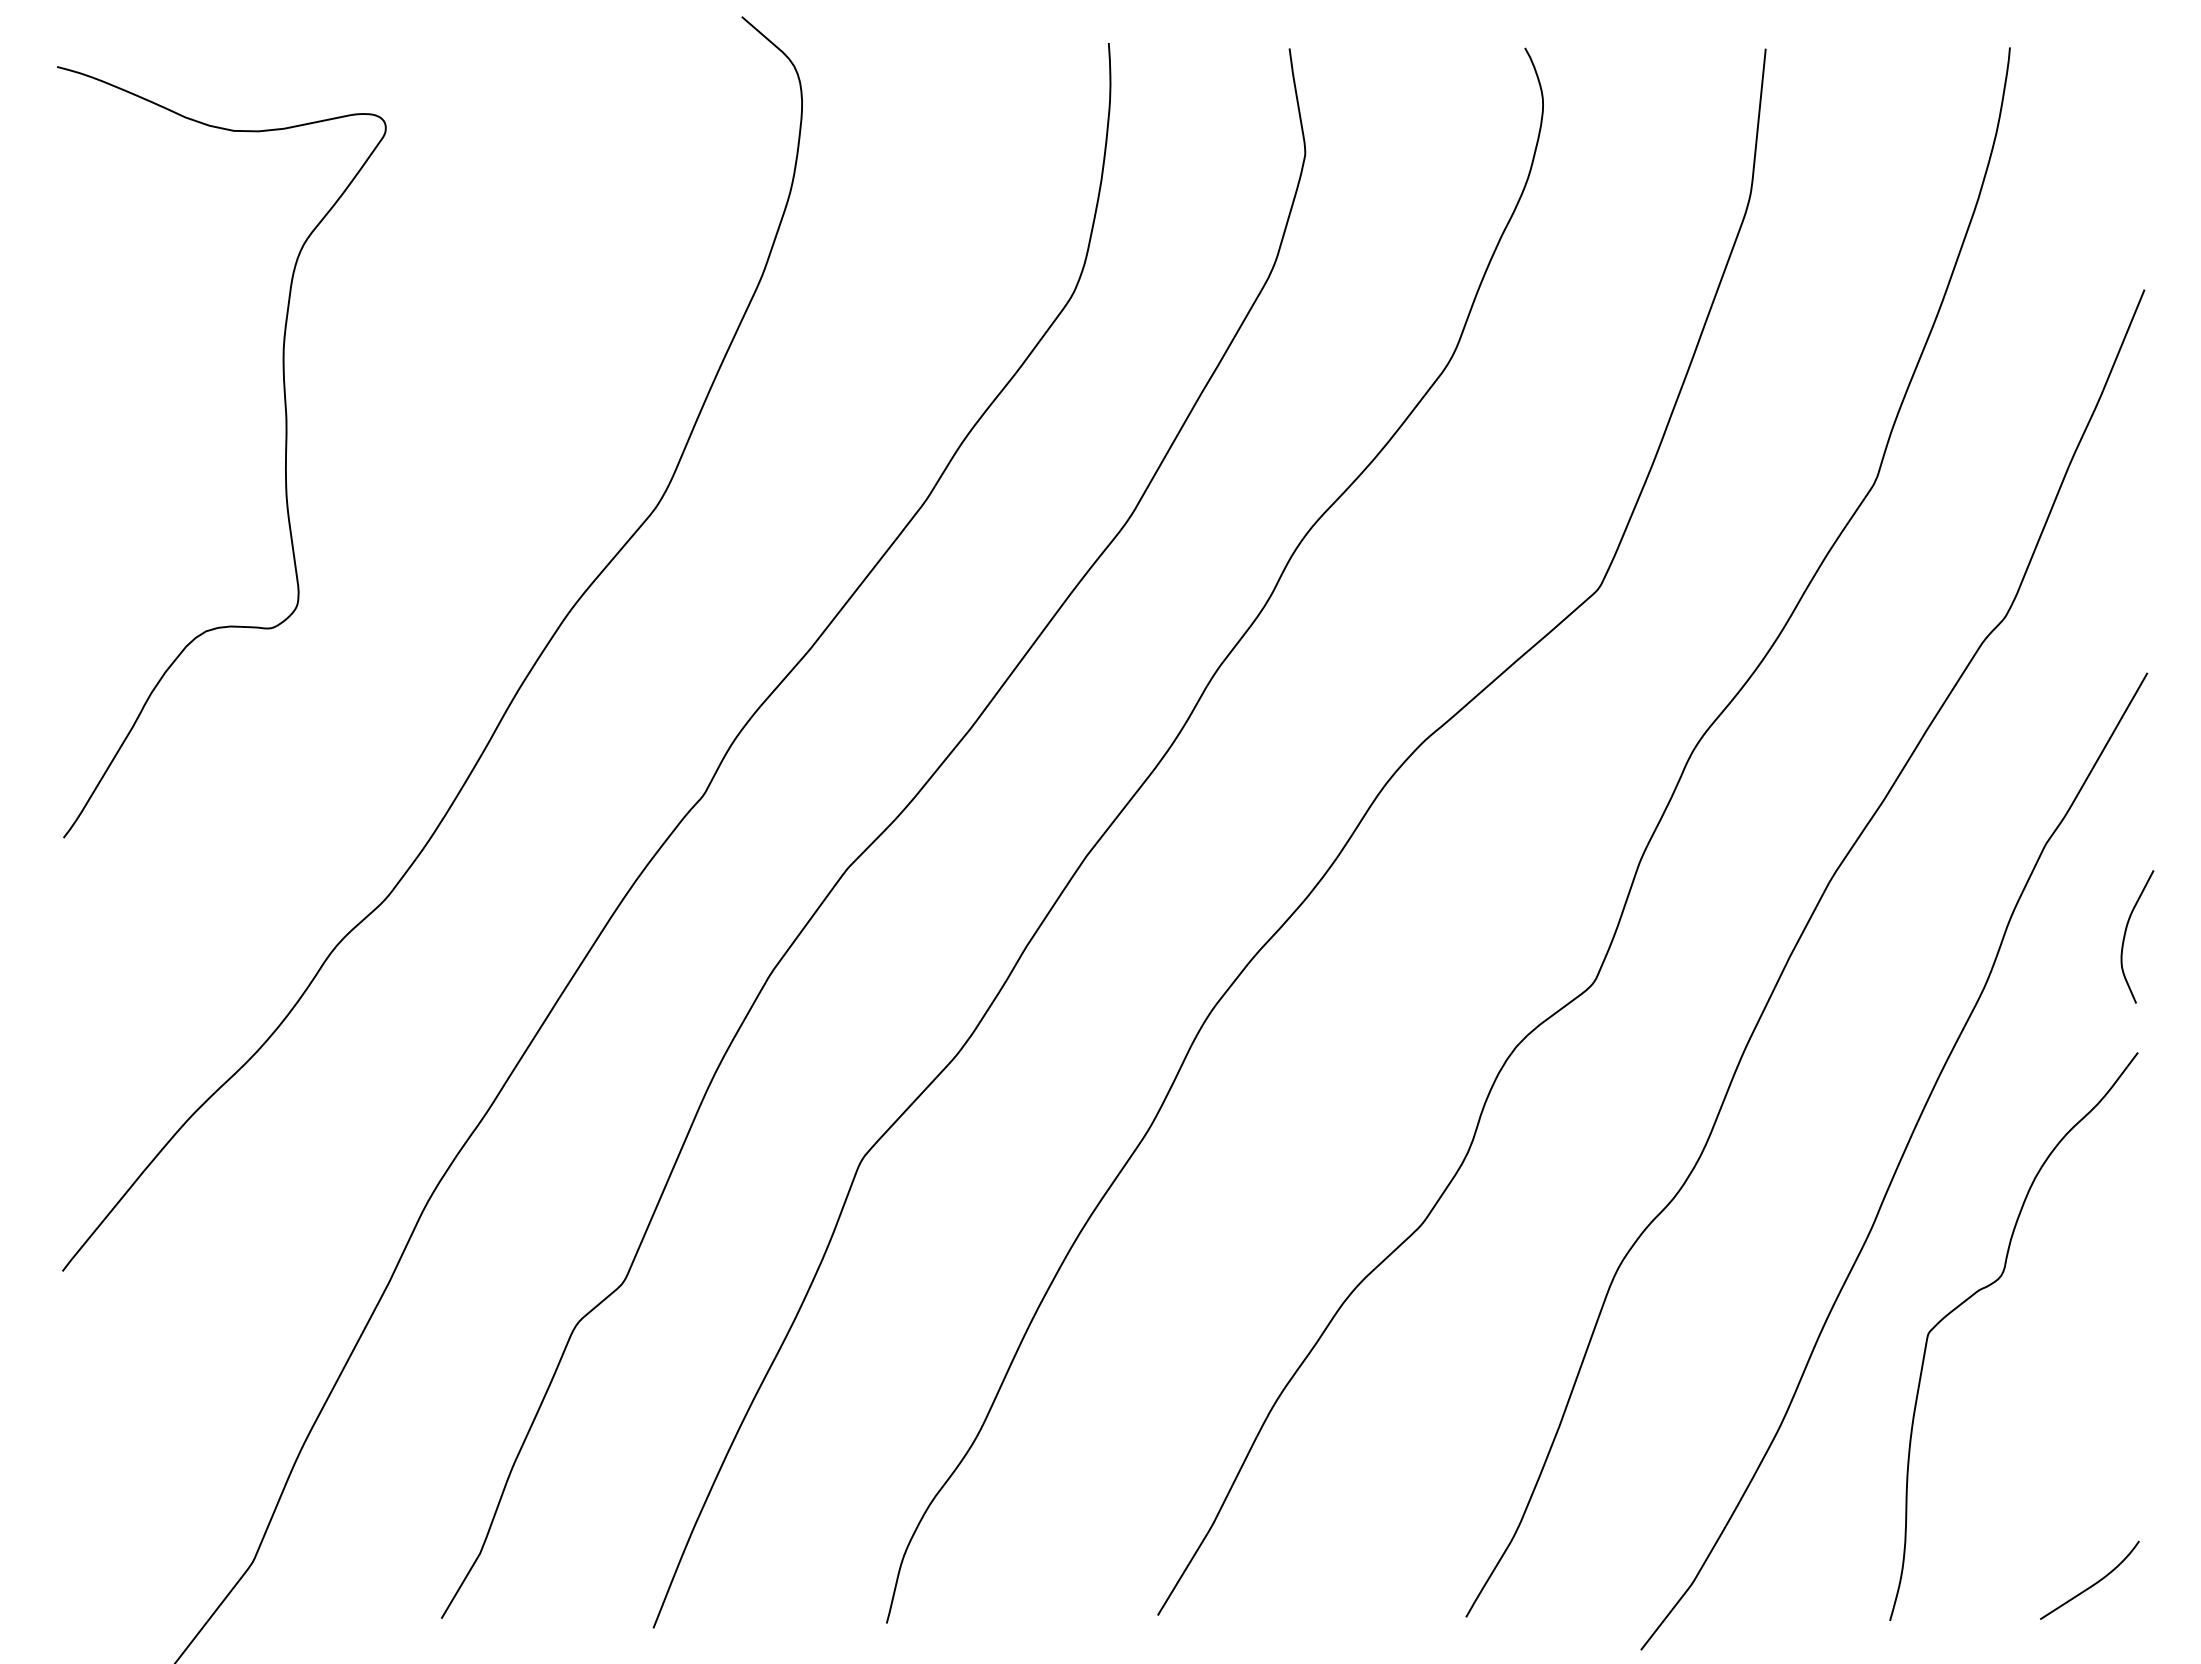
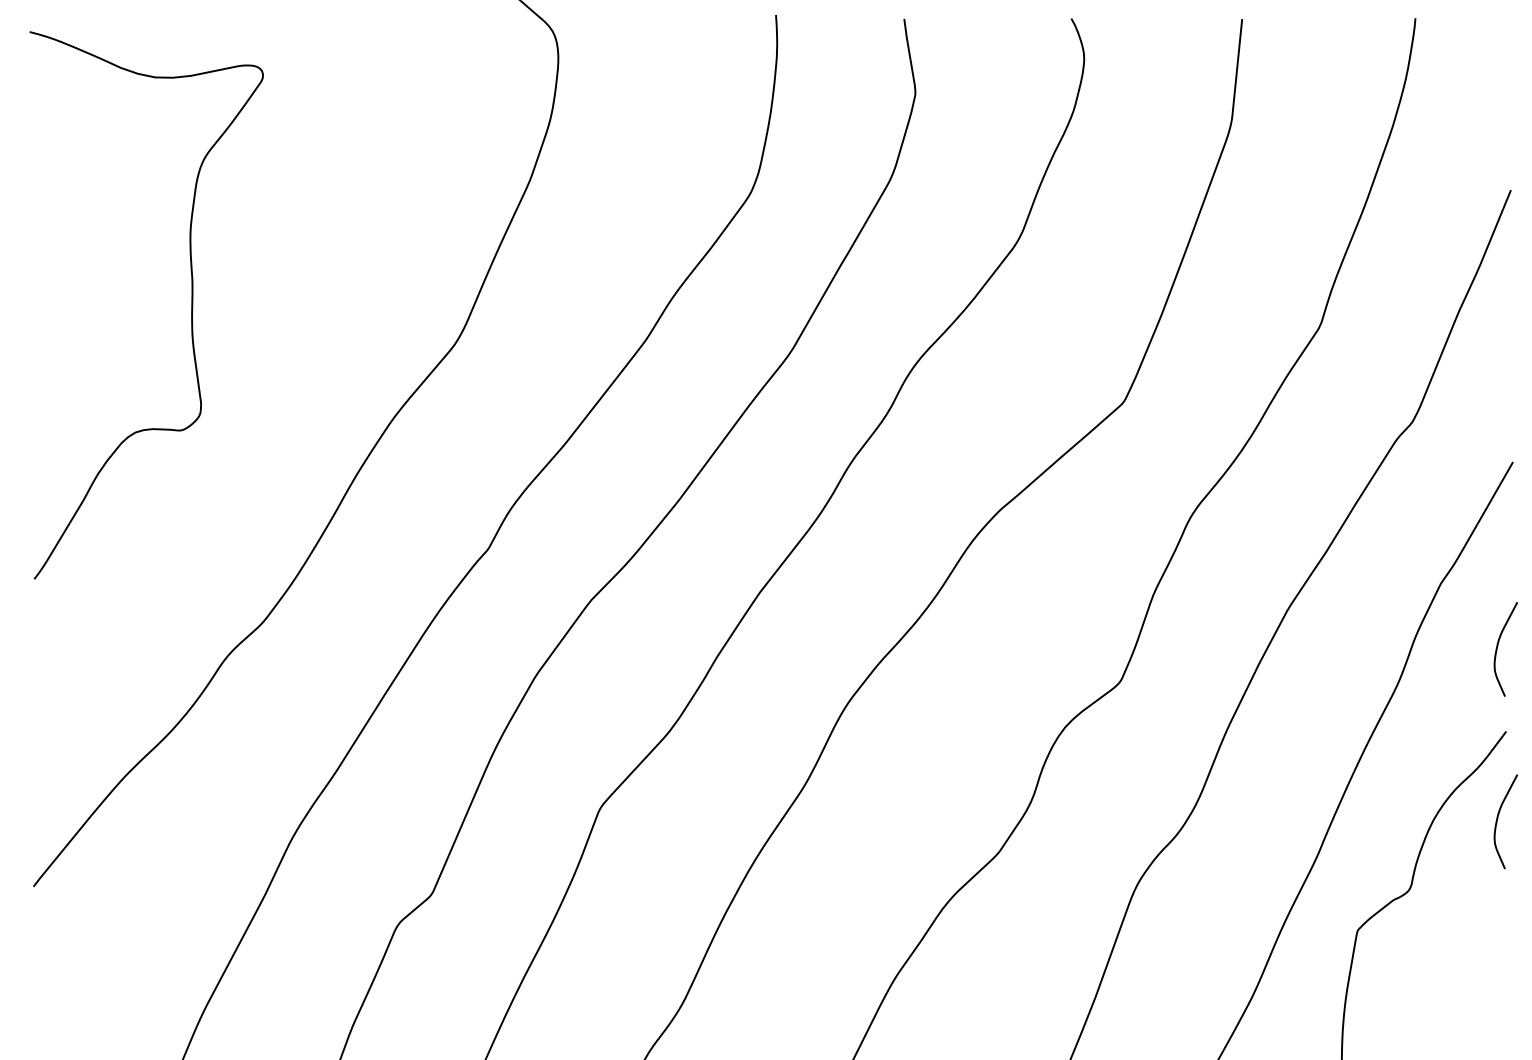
curve: (2126, 1175) -> (1498, 818), added

